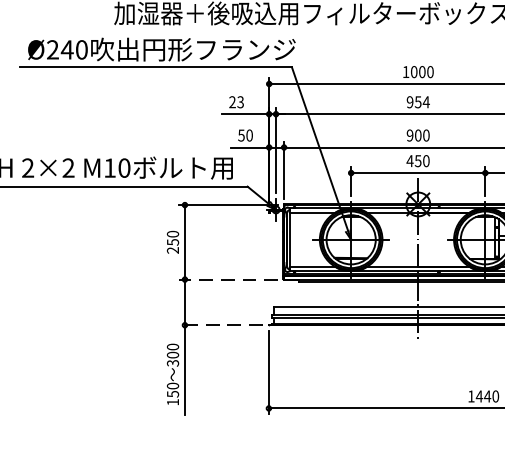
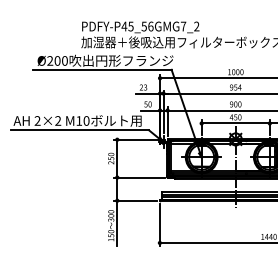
text: (67, 49) -> (57, 60), Ø240 -> Ø200
line: (226, 279) -> (138, 177), dashed -> solid
line: (220, 324) -> (135, 200), dashed -> solid

